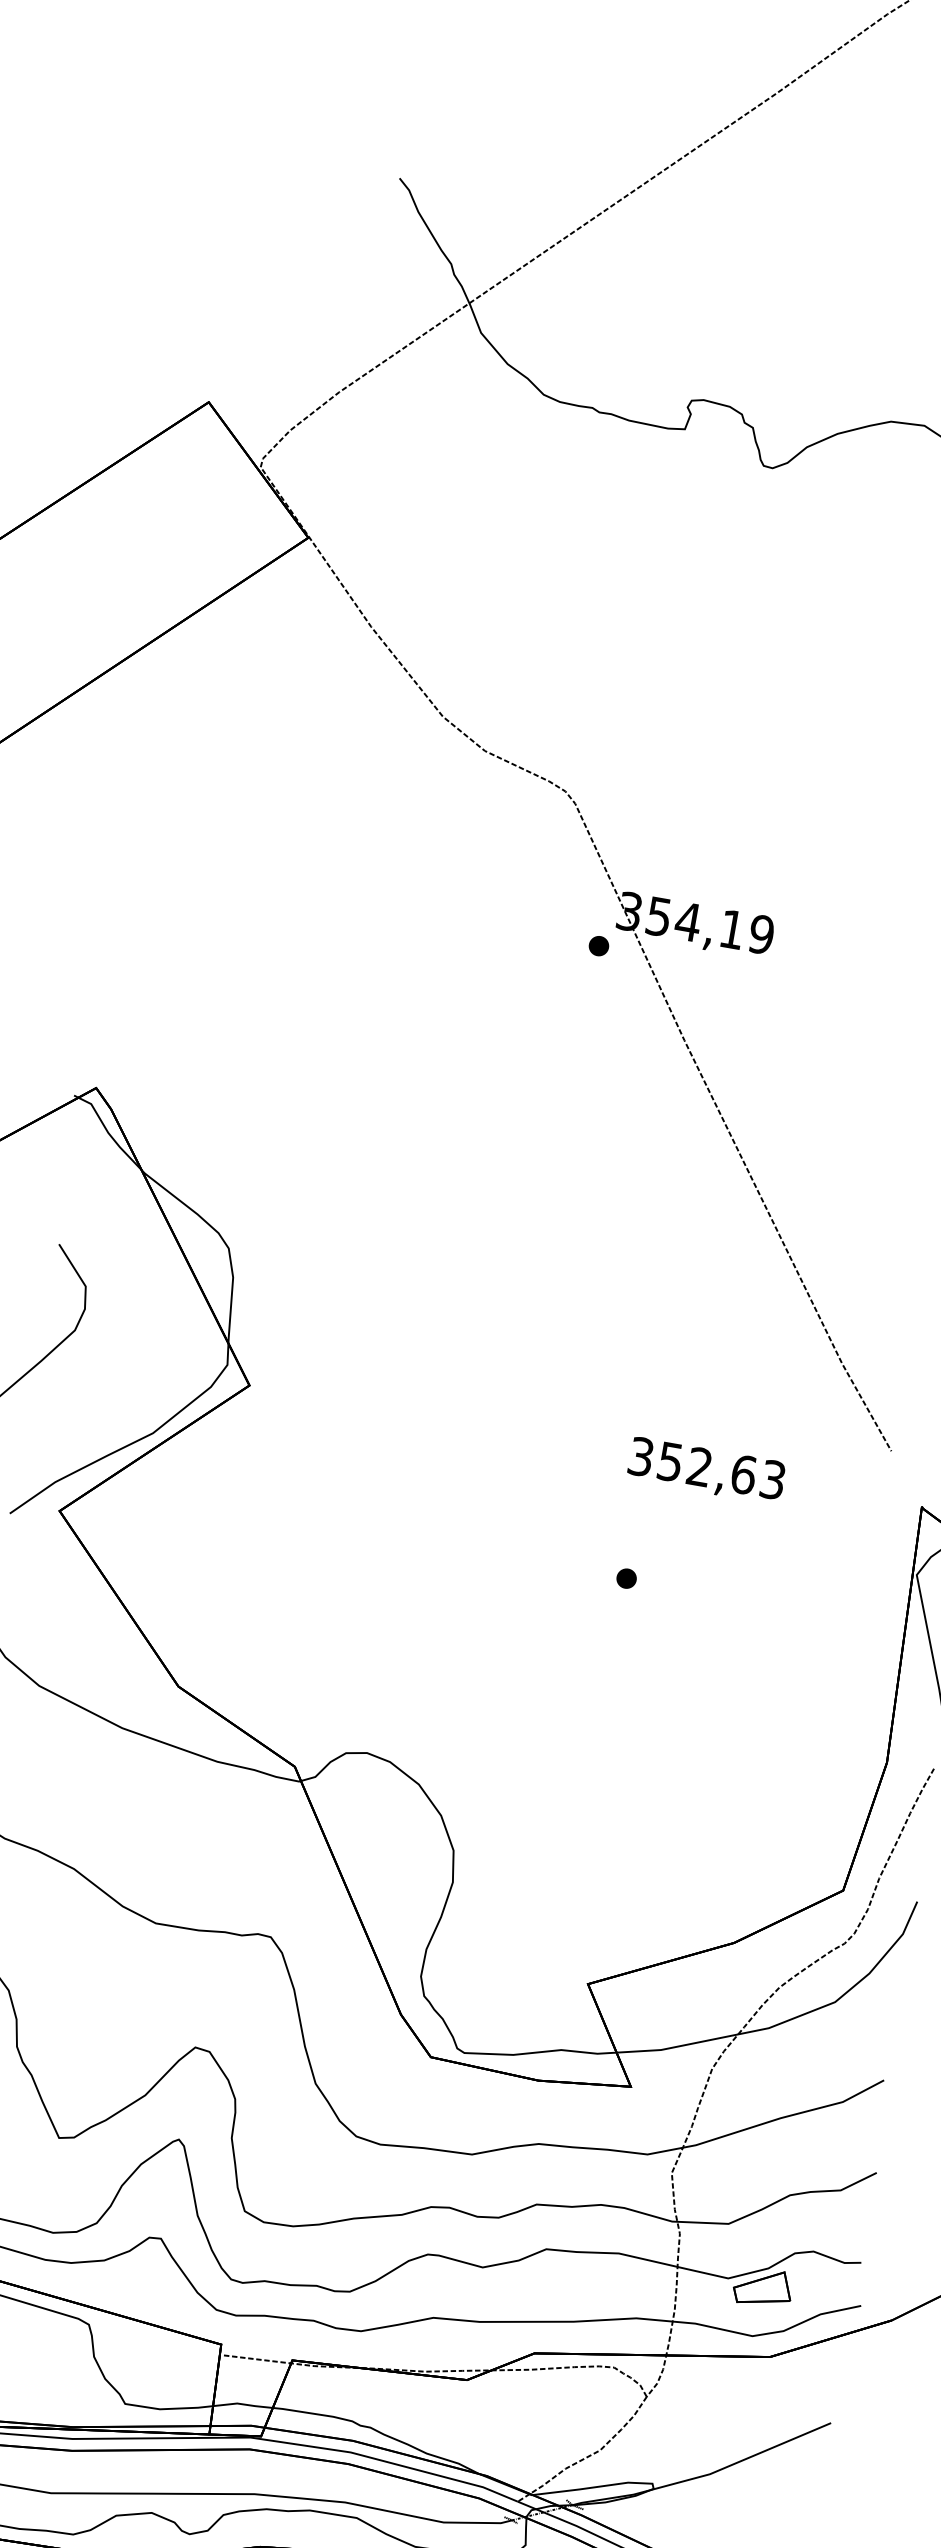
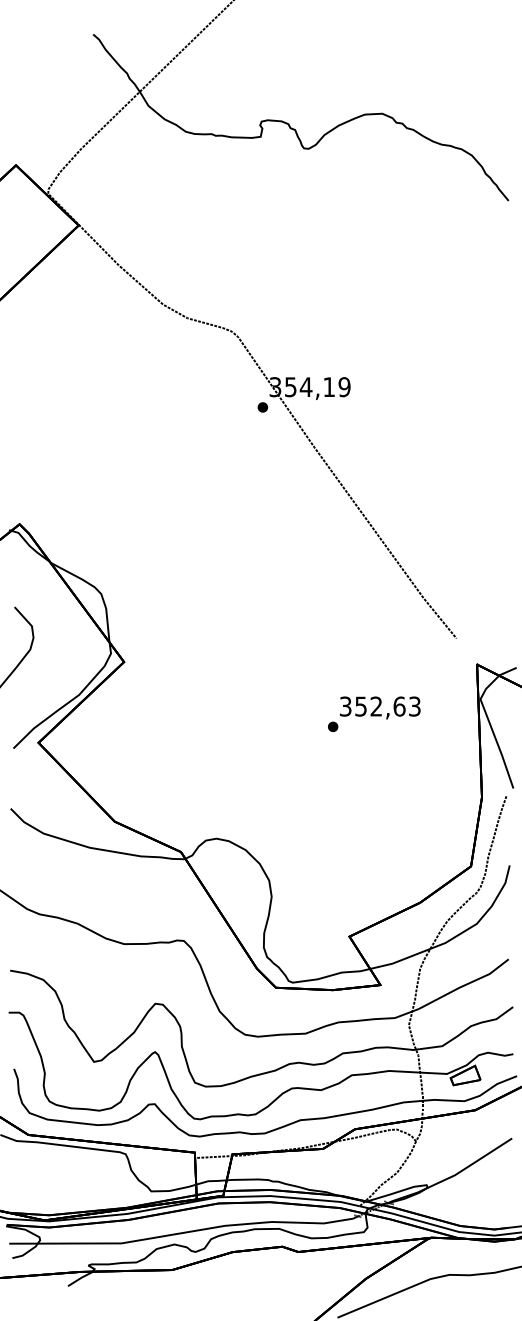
text: (707, 1470) -> (380, 707), moved

